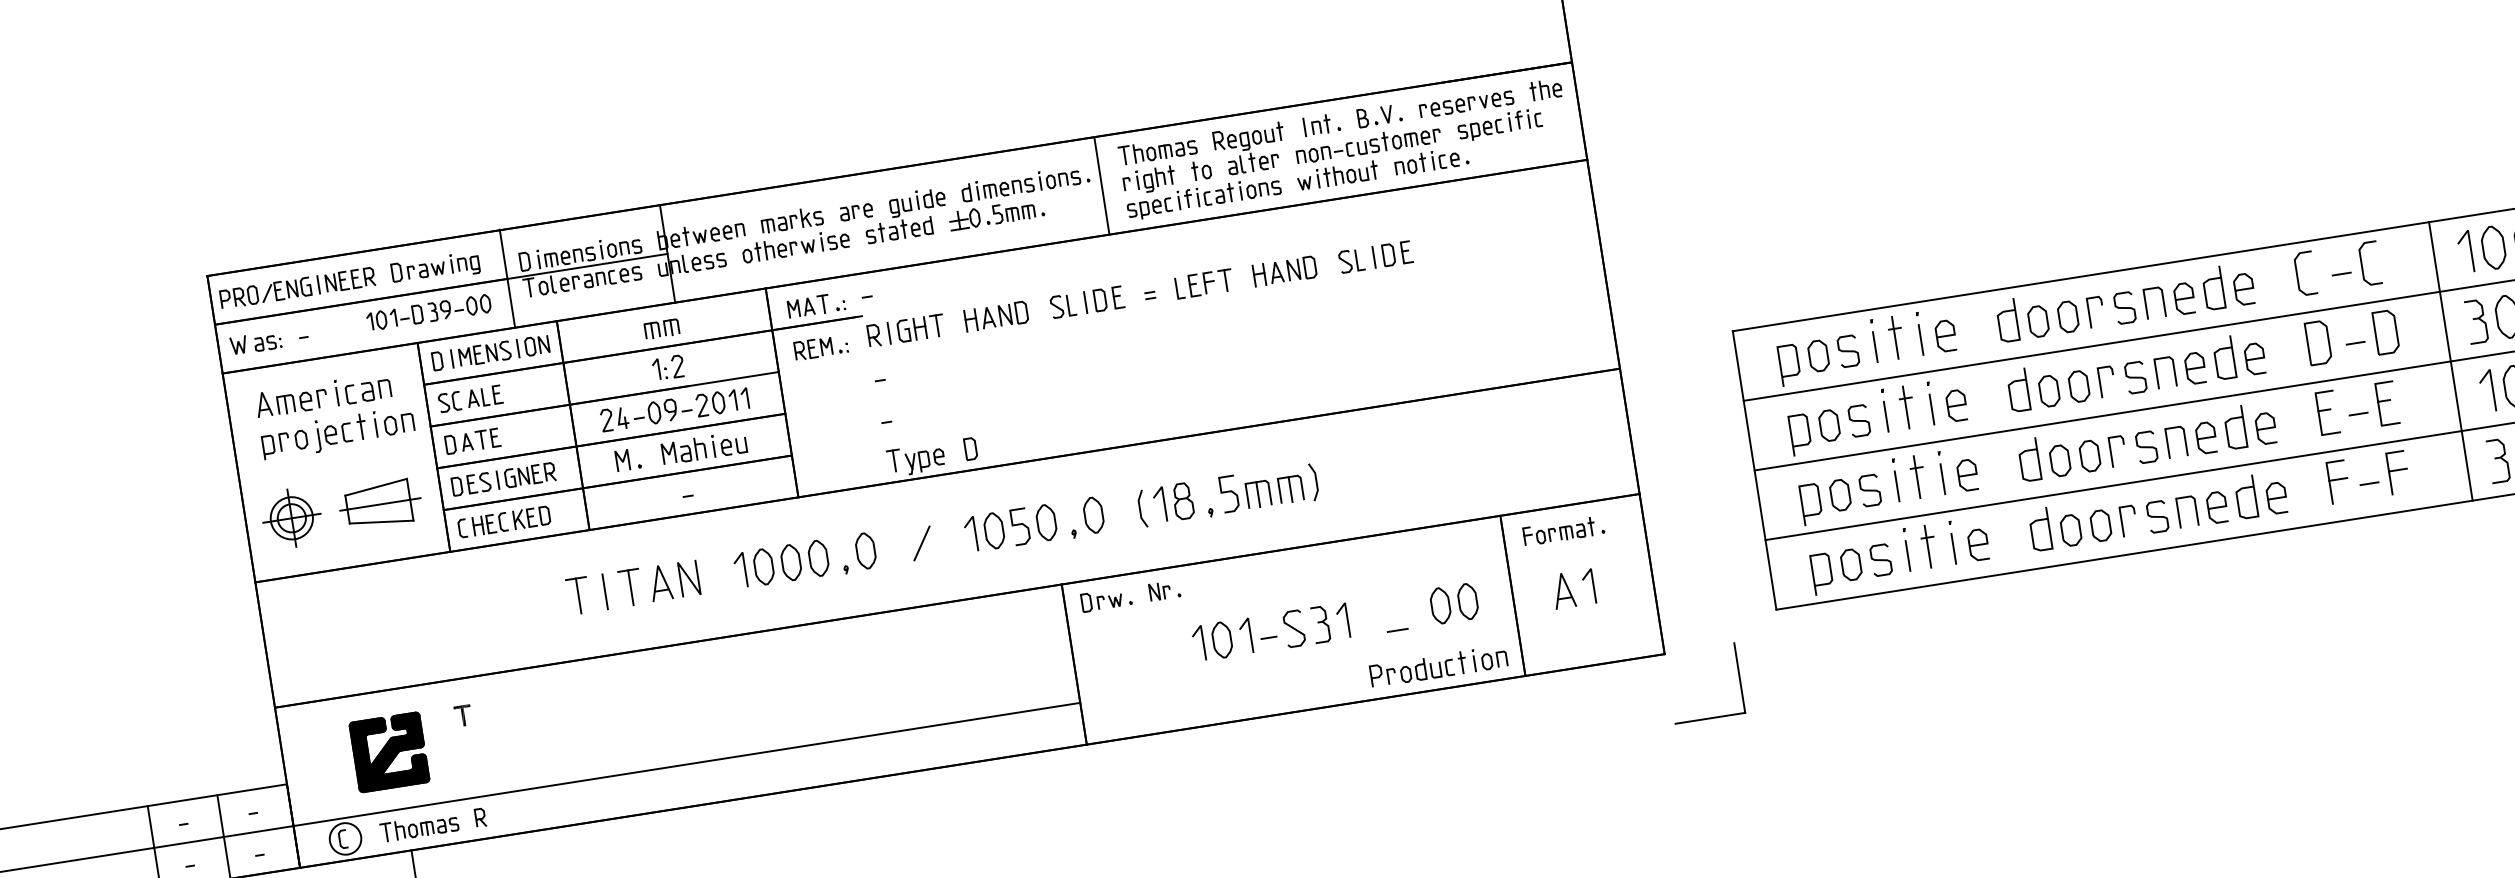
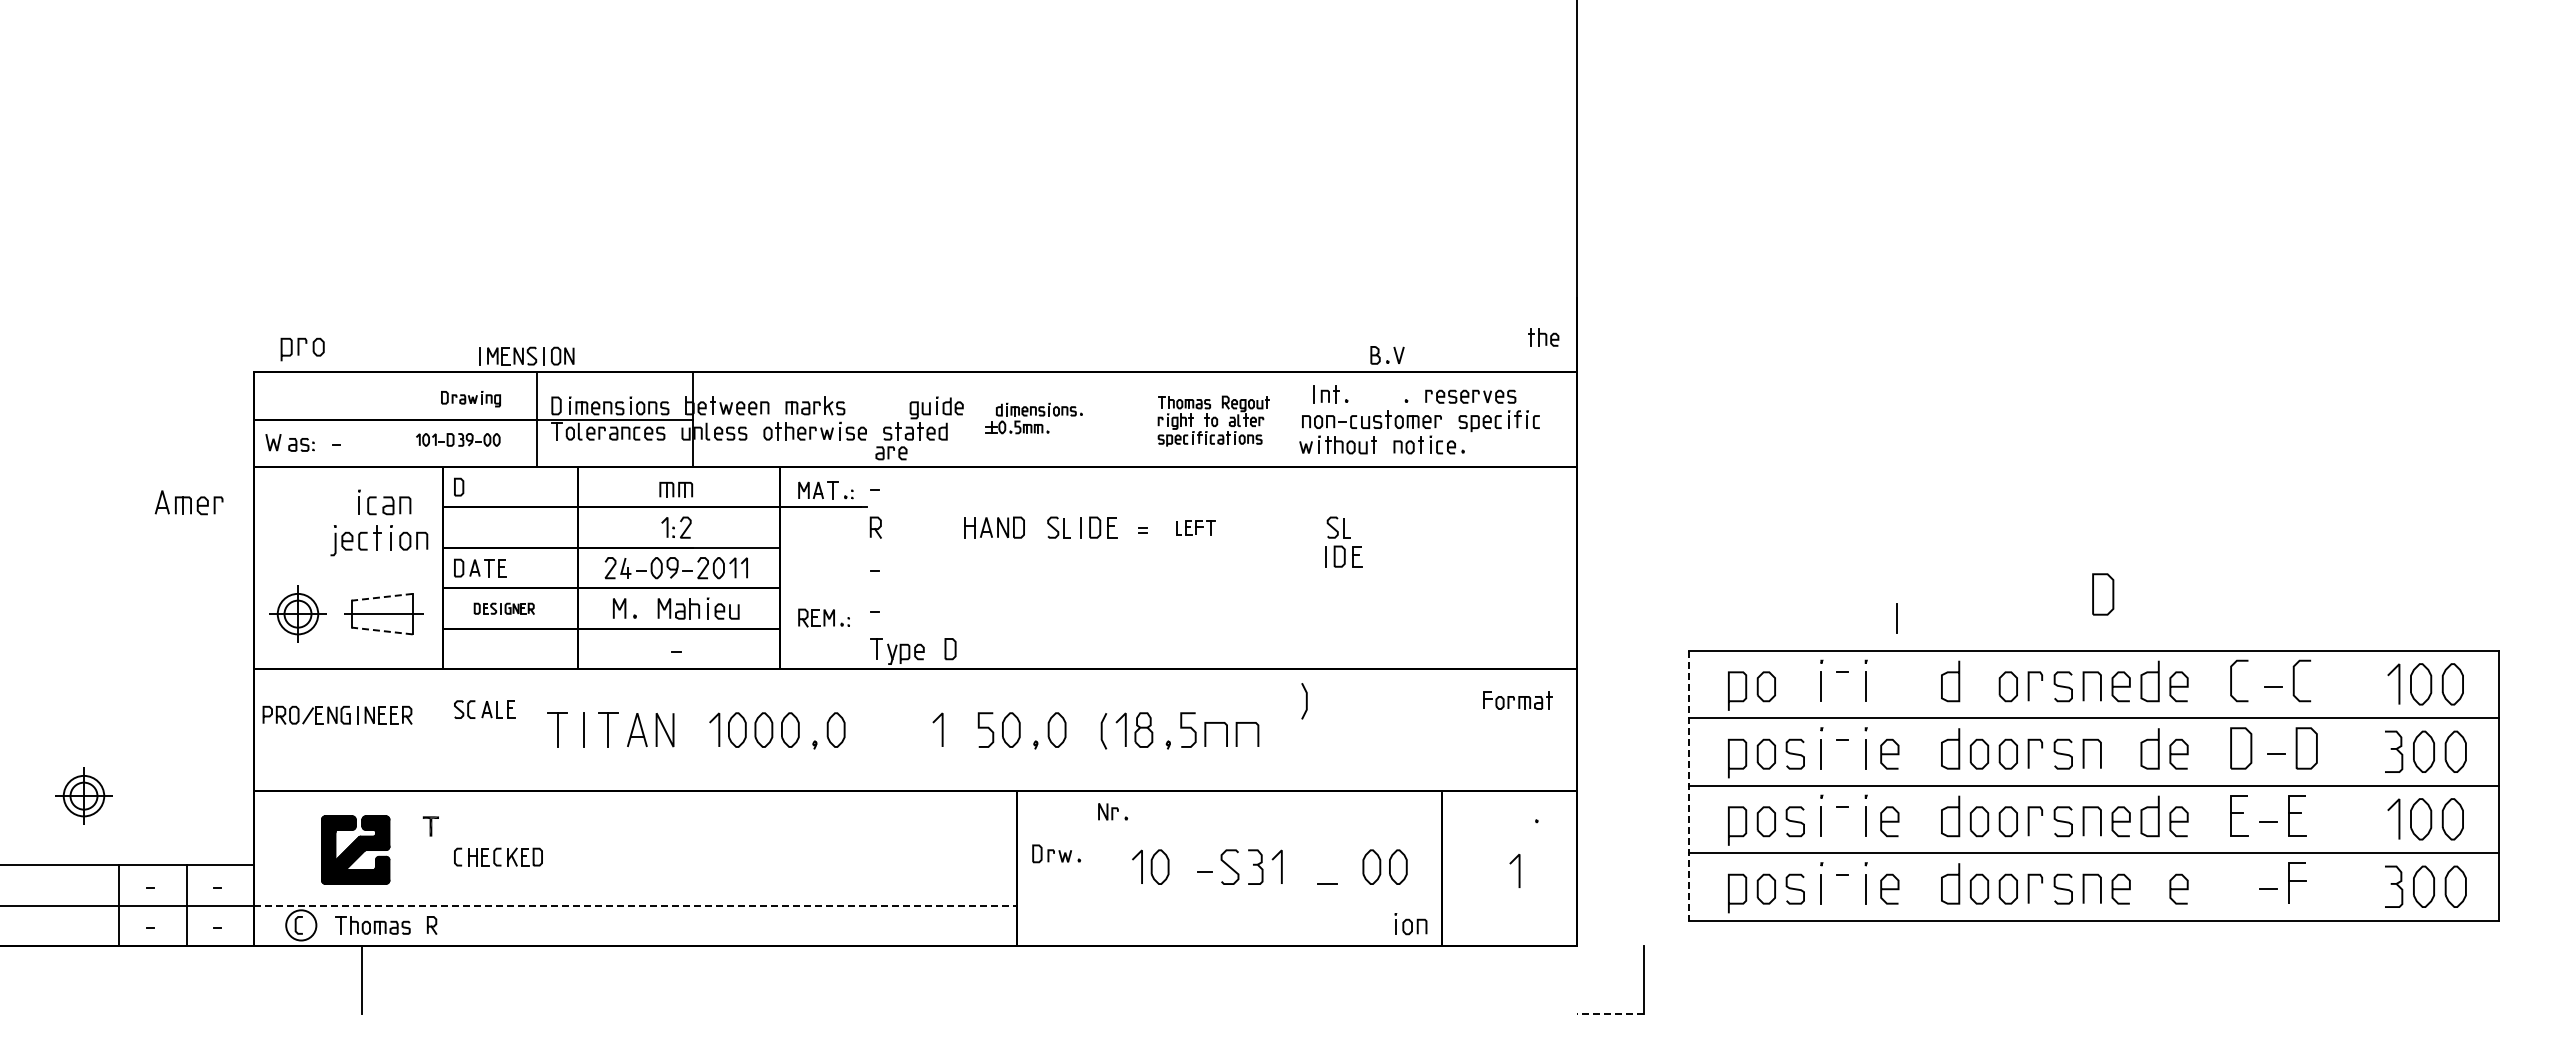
part: (1545, 89) -> (1543, 337), moved
part: (1375, 116) -> (1387, 355), moved
part: (1205, 171) -> (1213, 421), size x0.7
line: (1101, 185) -> (1113, 419), removed
part: (1019, 197) -> (1033, 418), size x0.7
part: (2151, 206) -> (2103, 594), added
part: (856, 212) -> (891, 453), moved
part: (1392, 254) -> (1343, 556), moved
line: (1941, 264) -> (1896, 618), added
part: (434, 267) -> (470, 398), size x0.7
part: (1284, 271) -> (1273, 527), removed
part: (1203, 283) -> (1195, 527), size x0.7
part: (297, 287) -> (337, 714), moved
part: (429, 312) -> (458, 439), size x0.7
part: (2038, 321) -> (1979, 686), removed
part: (915, 328) -> (916, 527), removed
curve: (1945, 335) -> (1889, 686), removed
line: (1895, 337) -> (1841, 680), removed
part: (820, 347) -> (823, 617), moved
part: (499, 350) -> (526, 355), moved
curve: (1847, 351) -> (1794, 686), removed
line: (2450, 361) -> (2363, 785), removed
curve: (2194, 367) -> (2120, 753), removed
part: (470, 398) -> (484, 709), moved
part: (290, 400) -> (188, 502), moved
line: (1906, 407) -> (1841, 748), removed
part: (285, 444) -> (302, 349), moved
line: (1754, 470) -> (1688, 785), solid -> dashed
line: (1916, 476) -> (1841, 815), removed
part: (503, 479) -> (504, 608), size x0.6
part: (2338, 481) -> (2239, 882), removed
line: (1315, 482) -> (1305, 701), moved
line: (376, 487) -> (382, 597), solid -> dashed
line: (1290, 489) -> (1247, 734), removed
line: (1257, 494) -> (1215, 734), removed
curve: (2238, 498) -> (2142, 883), removed
part: (504, 521) -> (498, 856), moved
line: (381, 522) -> (382, 631), solid -> dashed
part: (994, 530) -> (960, 729), removed
part: (1558, 531) -> (1517, 700), moved
line: (922, 543) -> (890, 731), removed
line: (1927, 546) -> (1841, 883), removed
part: (1563, 591) -> (1490, 871), removed
part: (1106, 599) -> (1056, 853), moved
line: (1250, 634) -> (1187, 866), removed
part: (1417, 670) -> (1340, 924), removed
line: (1710, 718) -> (1610, 1013), solid -> dashed
part: (99, 740) -> (83, 795), added
line: (687, 764) -> (635, 905), solid -> dashed

